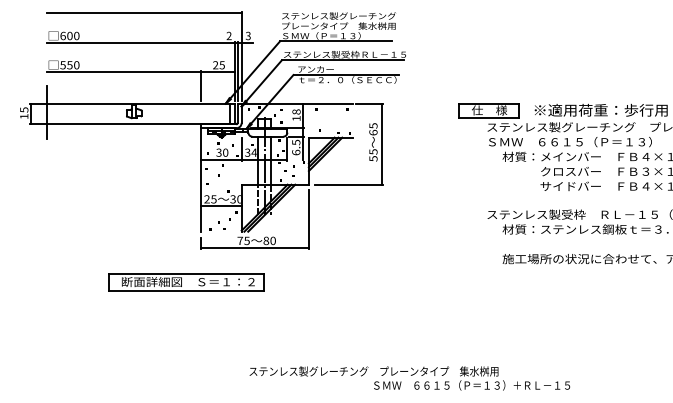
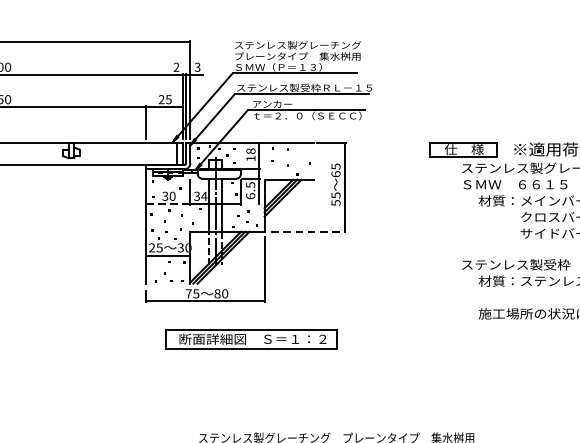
line: (222, 160) -> (169, 204), solid -> dashed
line: (348, 184) -> (308, 231), solid -> dashed
part: (186, 282) -> (250, 339), moved

